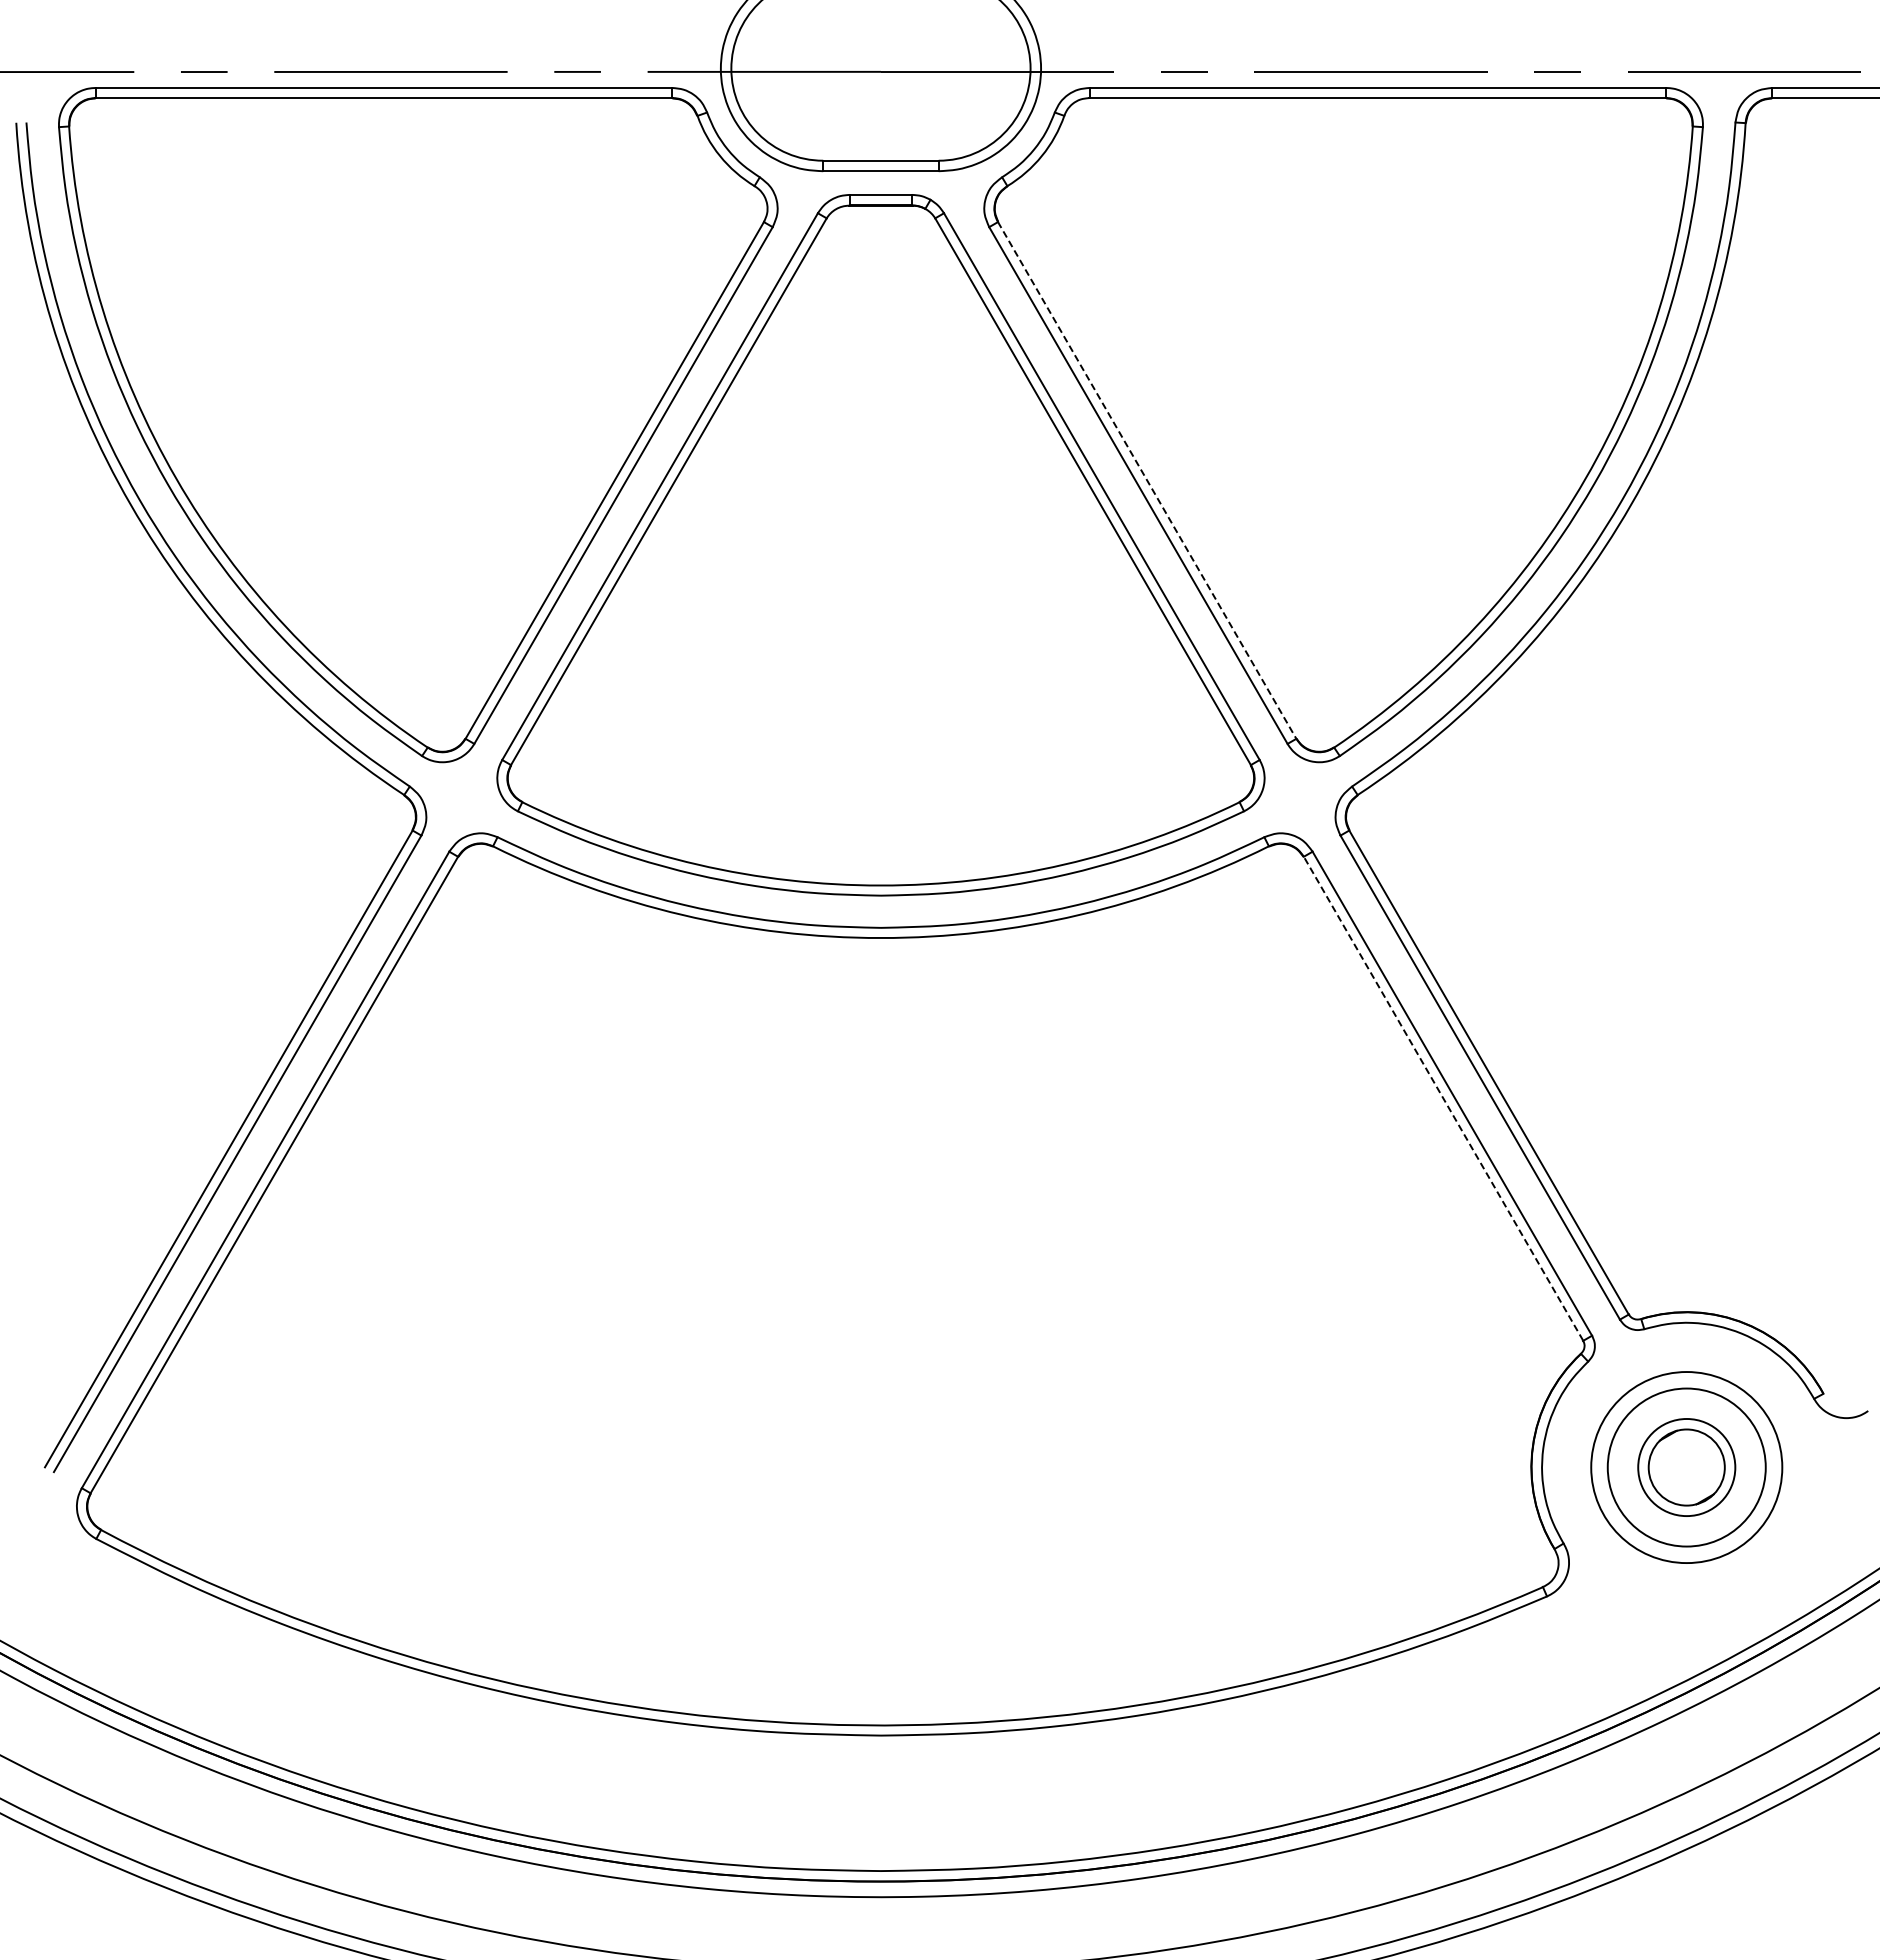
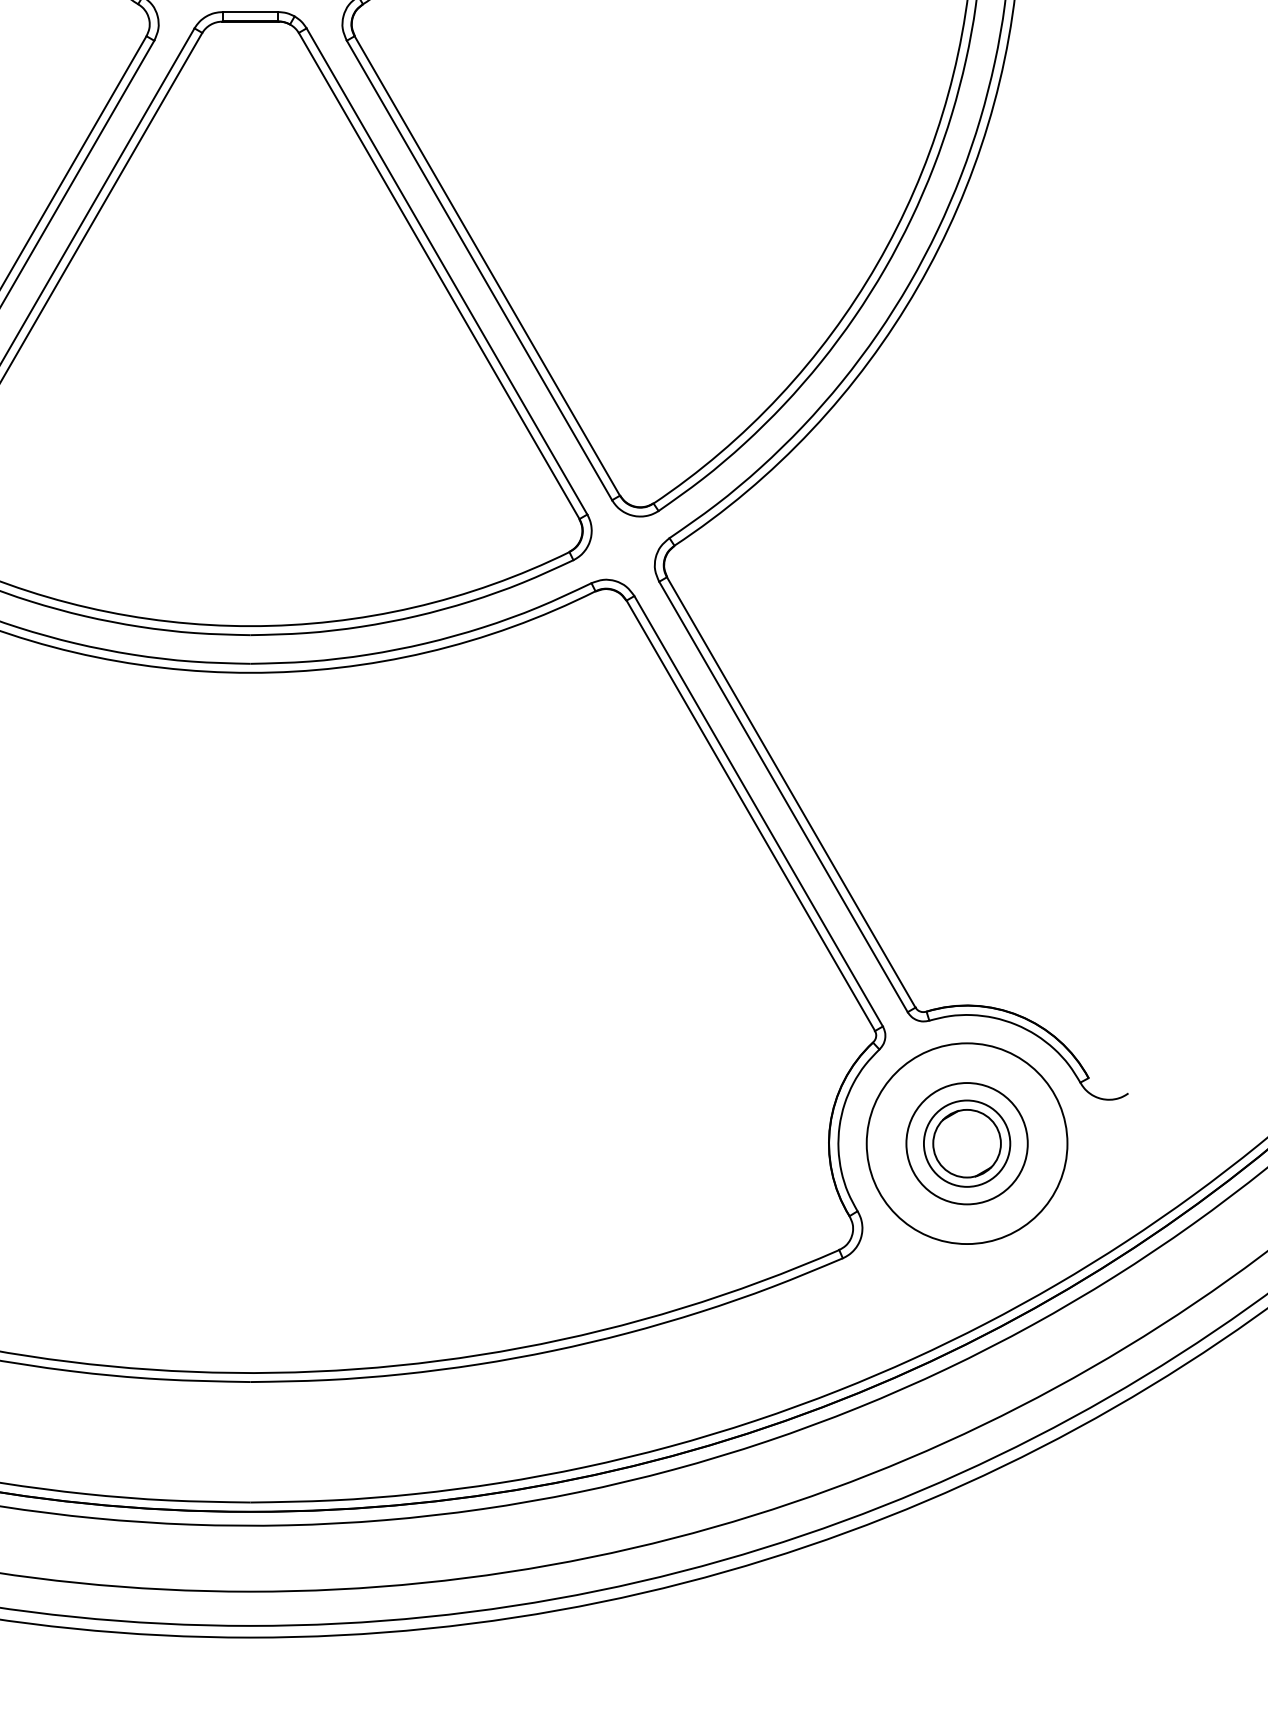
line: (1147, 480) -> (487, 266), dashed -> solid
line: (1443, 1098) -> (750, 815), dashed -> solid
circle: (1686, 1467) -> (966, 1143), size x0.71
circle: (1686, 1467) -> (966, 1143), size x1.43

